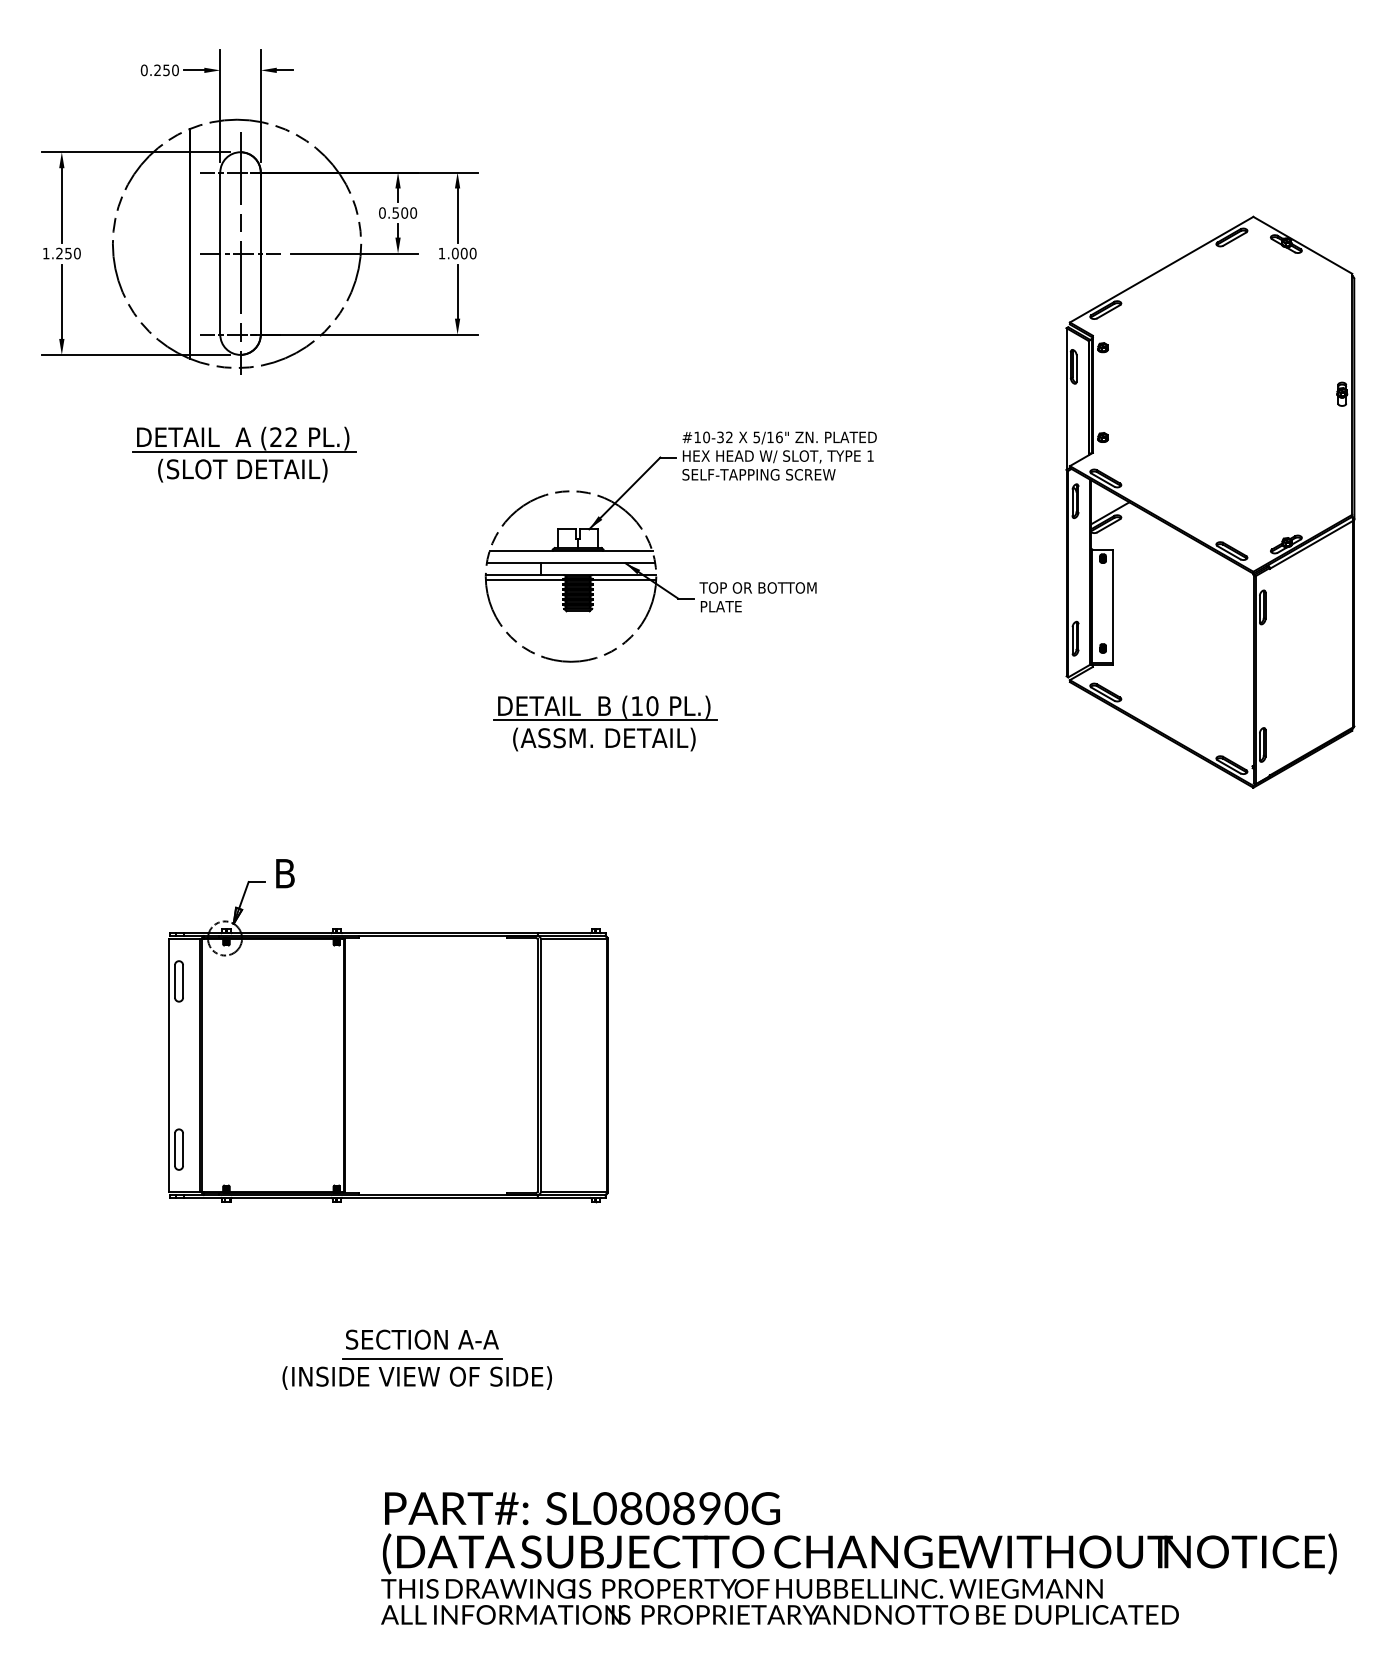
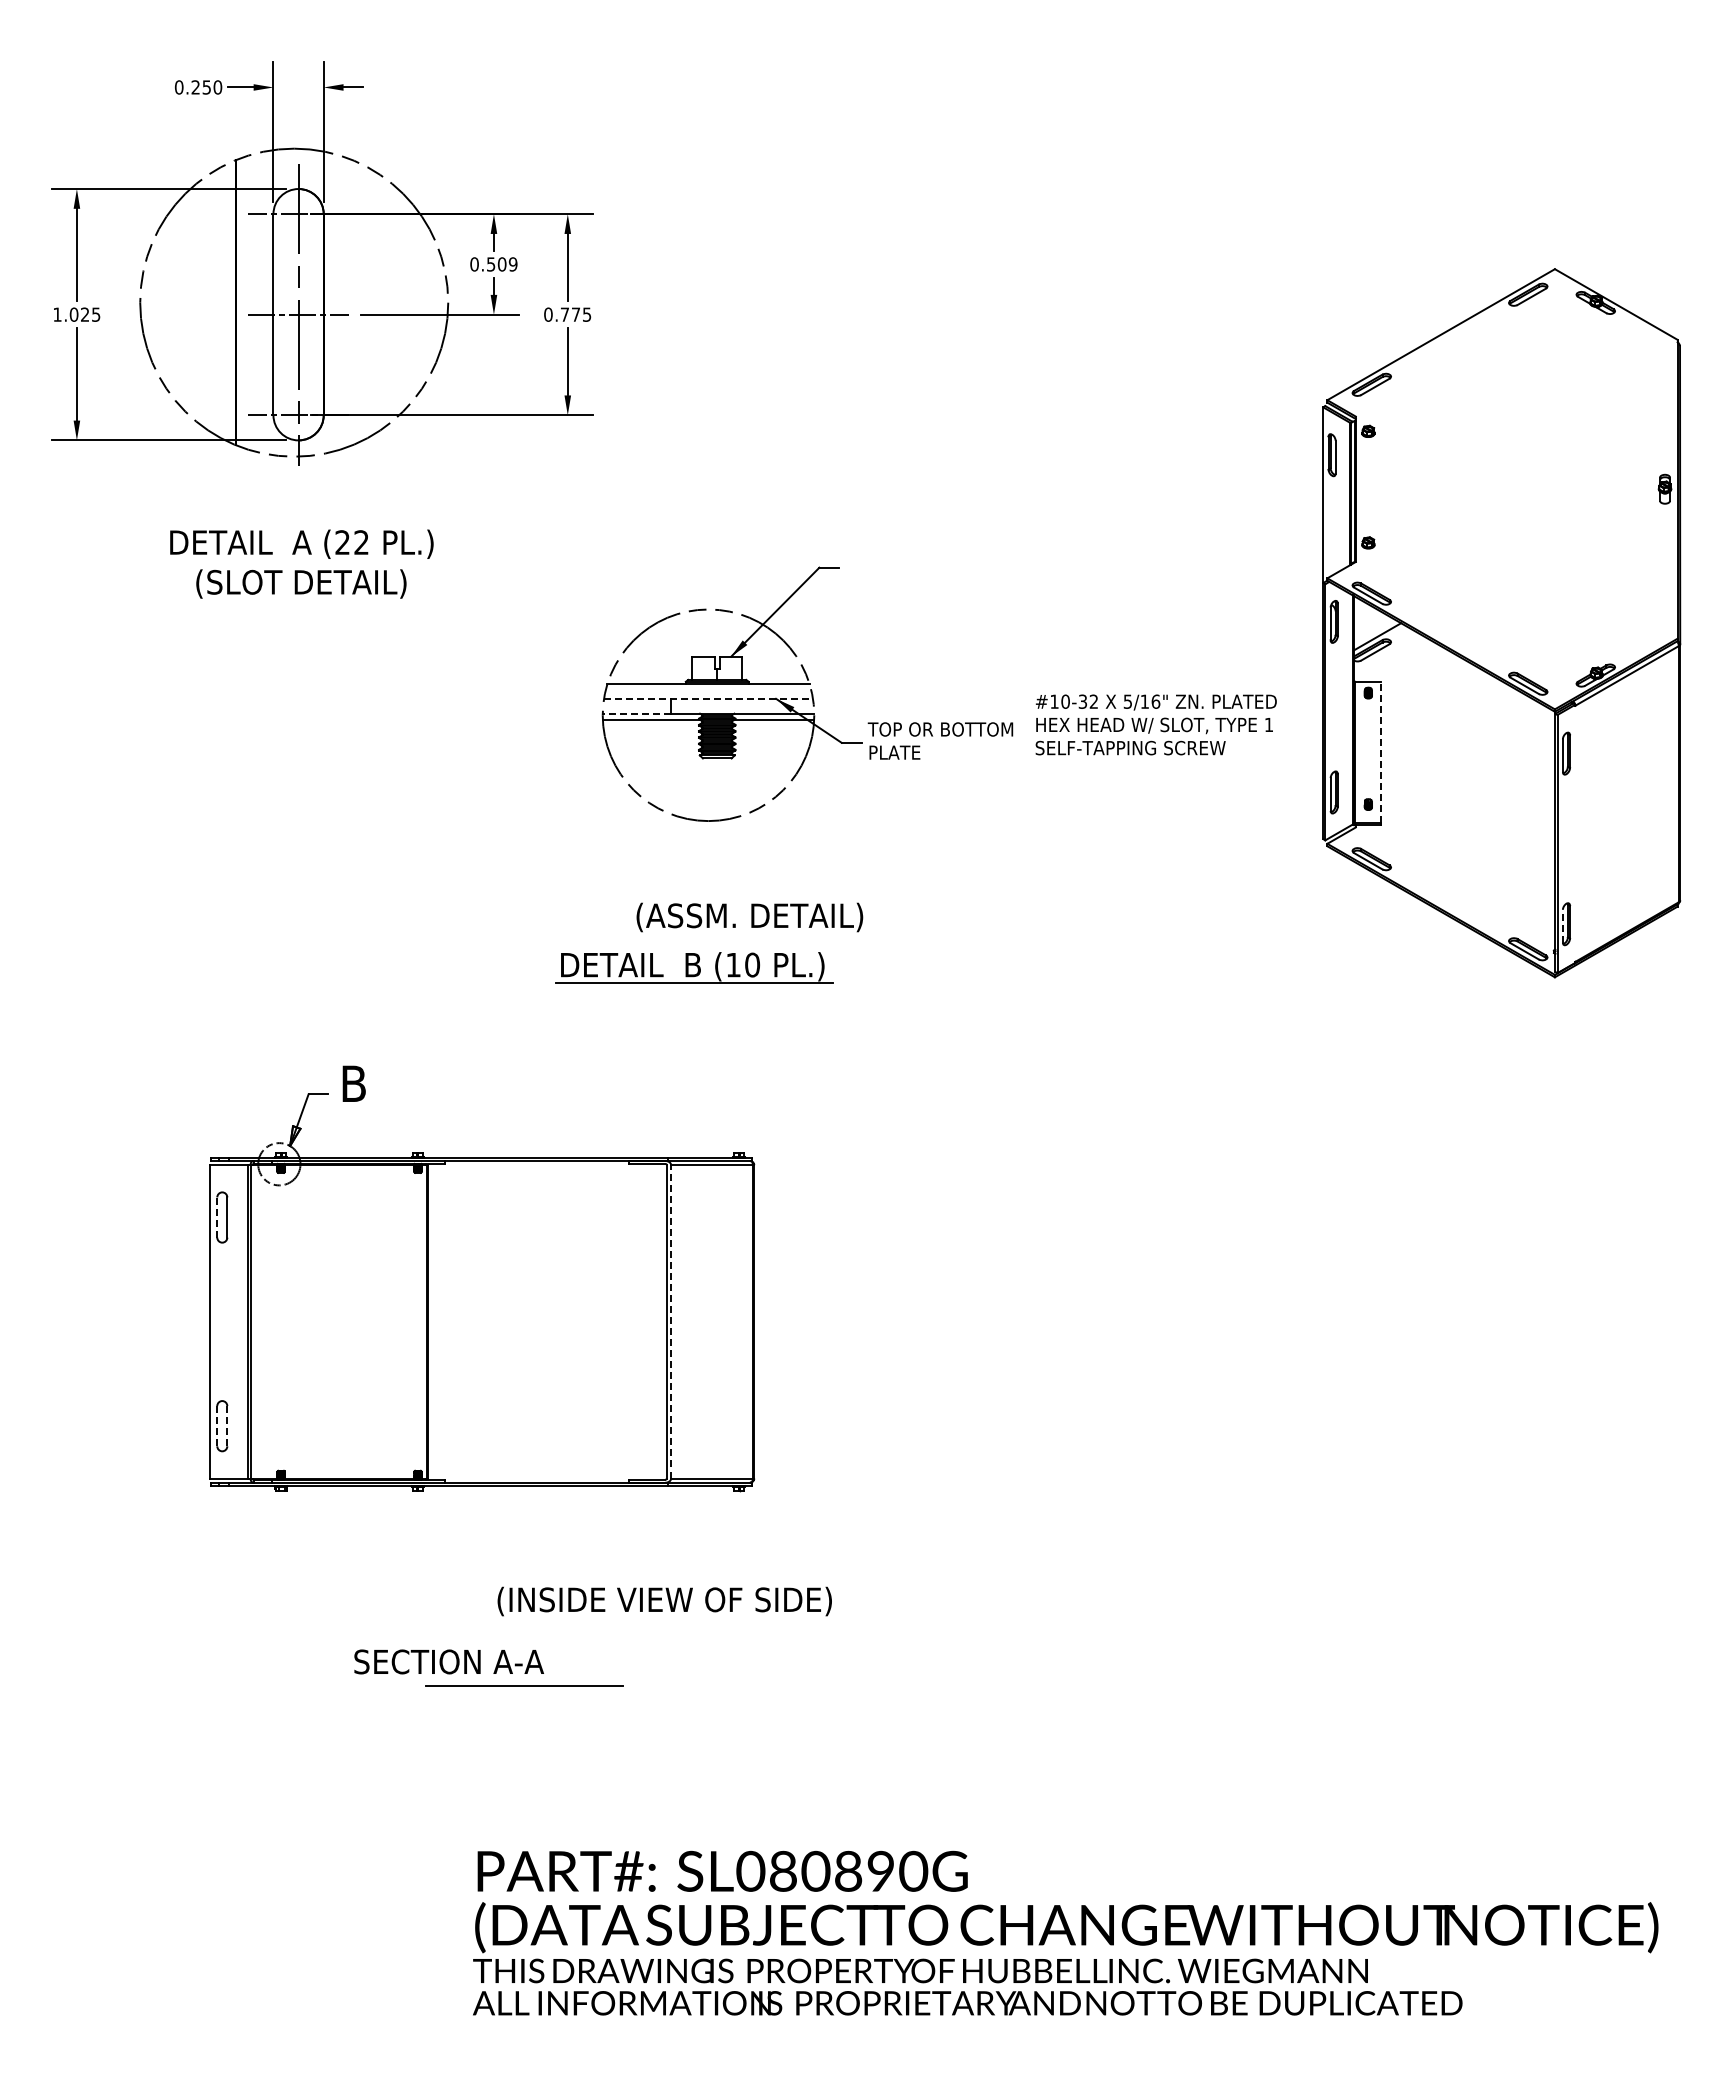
text: (413, 213) -> (512, 264), 0.500 -> 0.509
text: (67, 253) -> (84, 314), 1.250 -> 1.025
text: (457, 253) -> (567, 314), 1.000 -> 0.775
line: (244, 451) -> (303, 560), removed
text: (779, 455) -> (1155, 724), moved
line: (571, 562) -> (708, 698), solid -> dashed
line: (512, 575) -> (636, 713), solid -> dashed
line: (1112, 606) -> (1380, 752), solid -> dashed
part: (605, 708) -> (694, 967), moved
line: (1259, 745) -> (1562, 925), solid -> dashed
line: (175, 981) -> (217, 1217), solid -> dashed
line: (541, 1065) -> (671, 1321), solid -> dashed
line: (175, 1149) -> (217, 1425), solid -> dashed
line: (183, 1149) -> (227, 1426), solid -> dashed
text: (421, 1339) -> (448, 1661), moved
text: (417, 1378) -> (664, 1601), moved

